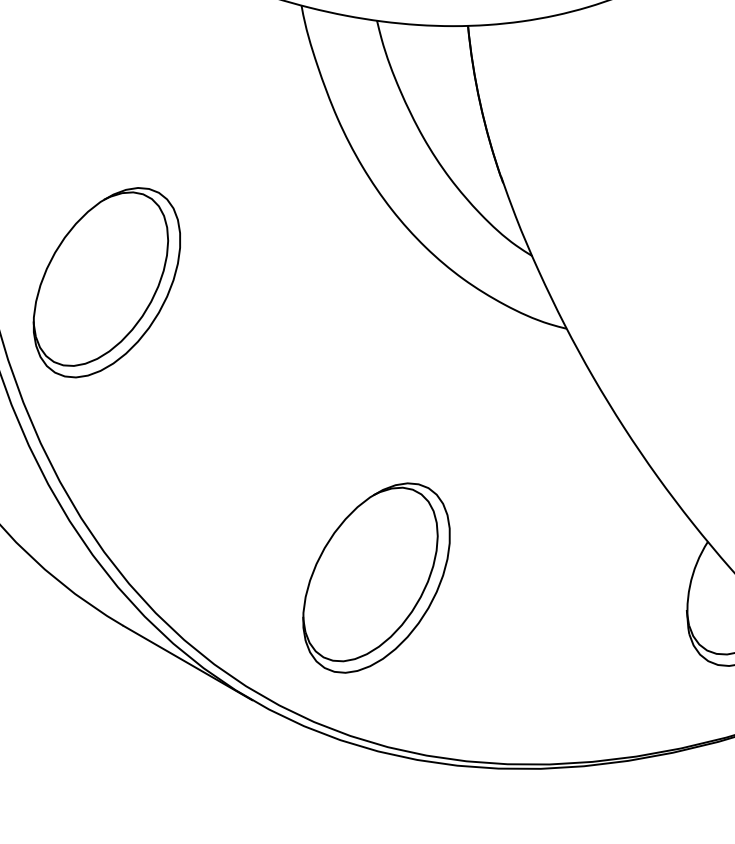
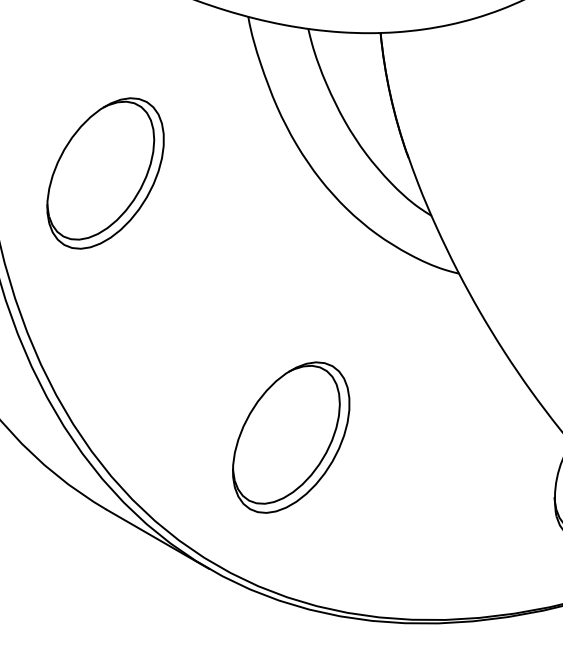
part: (106, 282) -> (105, 173), moved
part: (376, 577) -> (291, 437), moved

